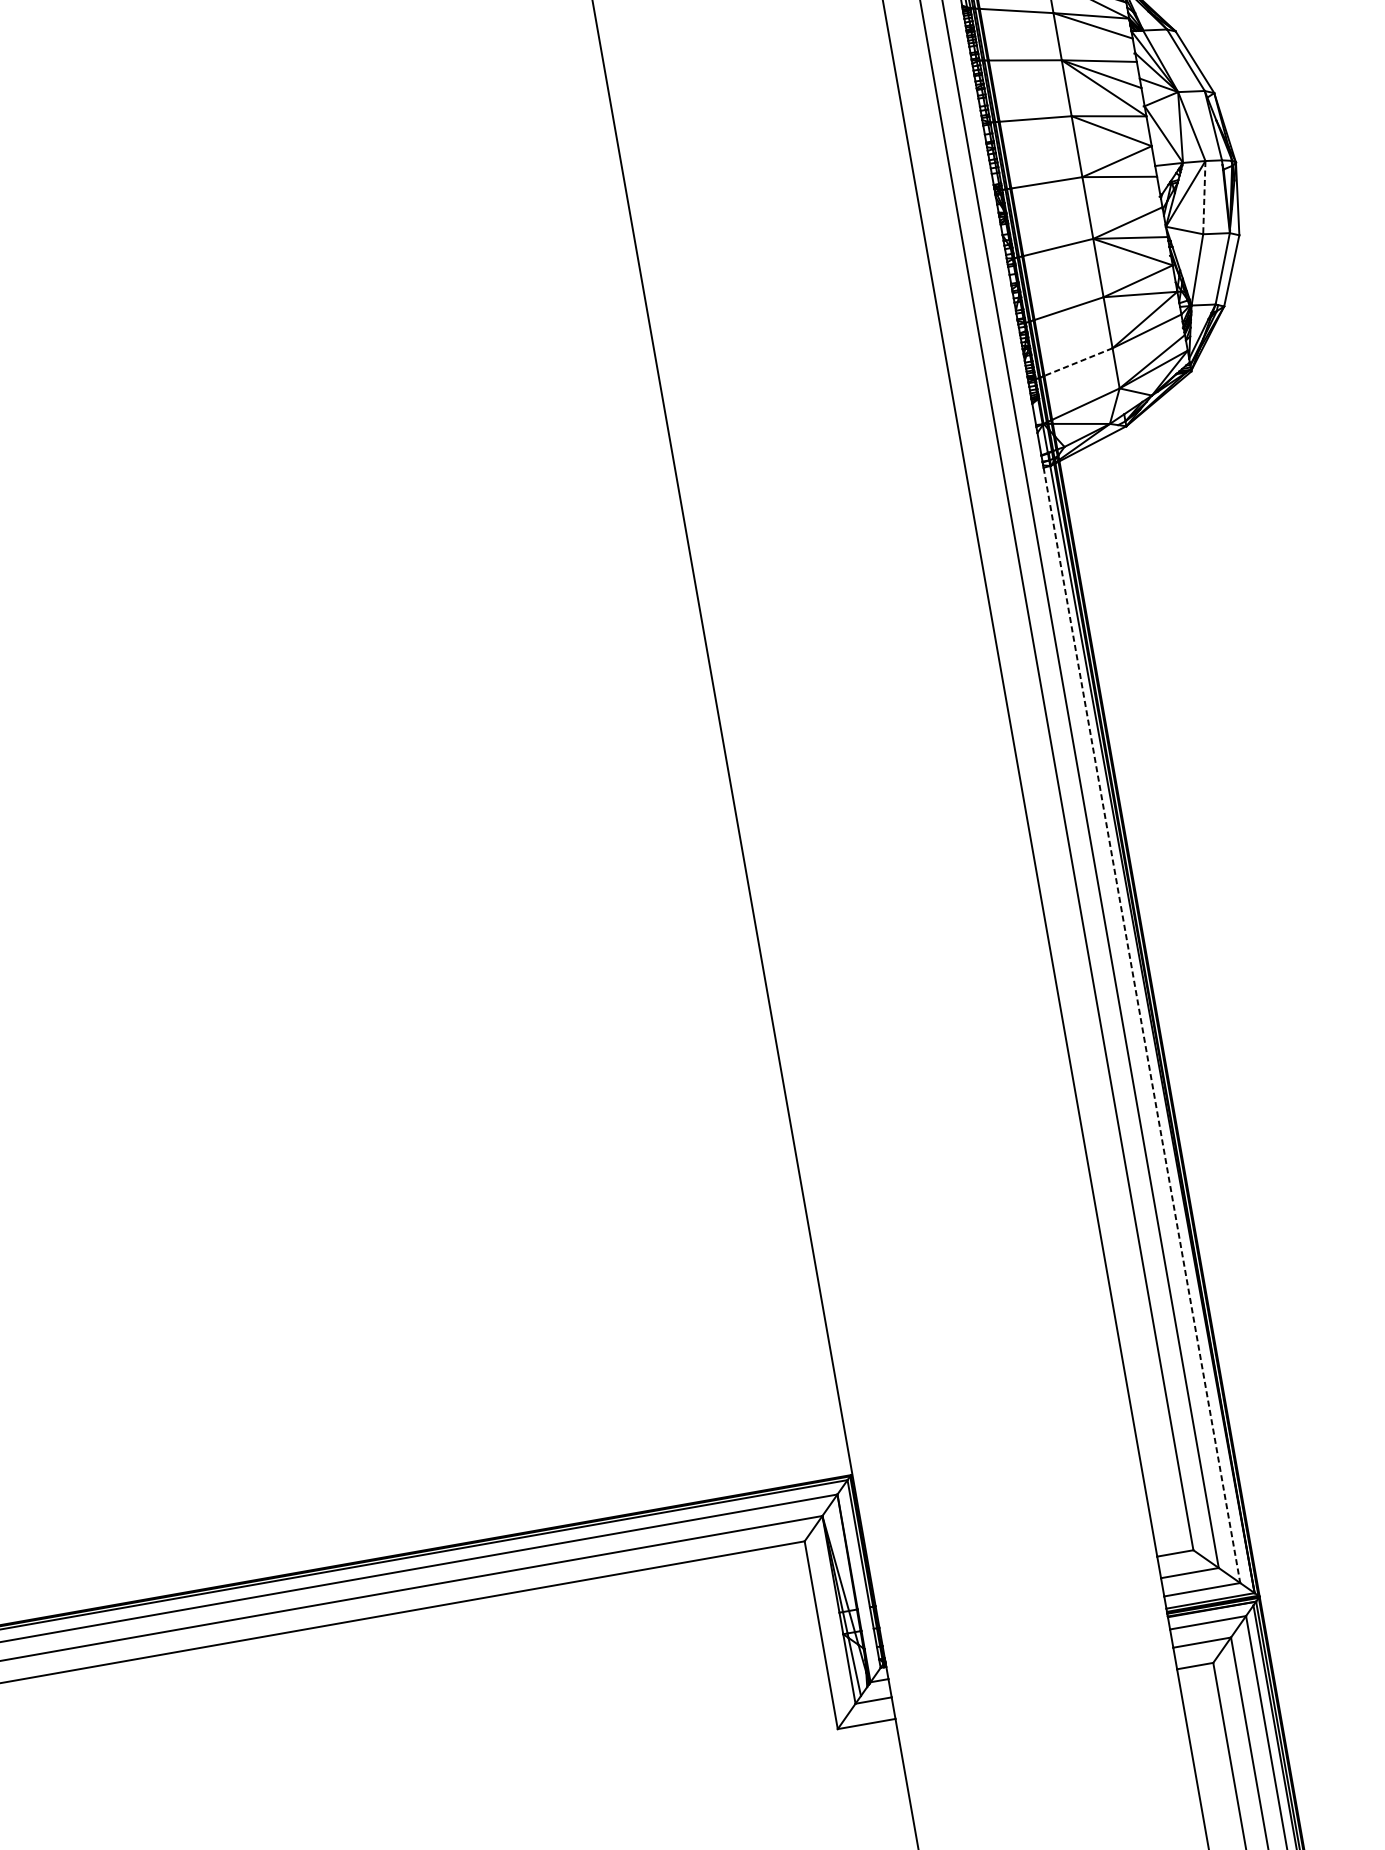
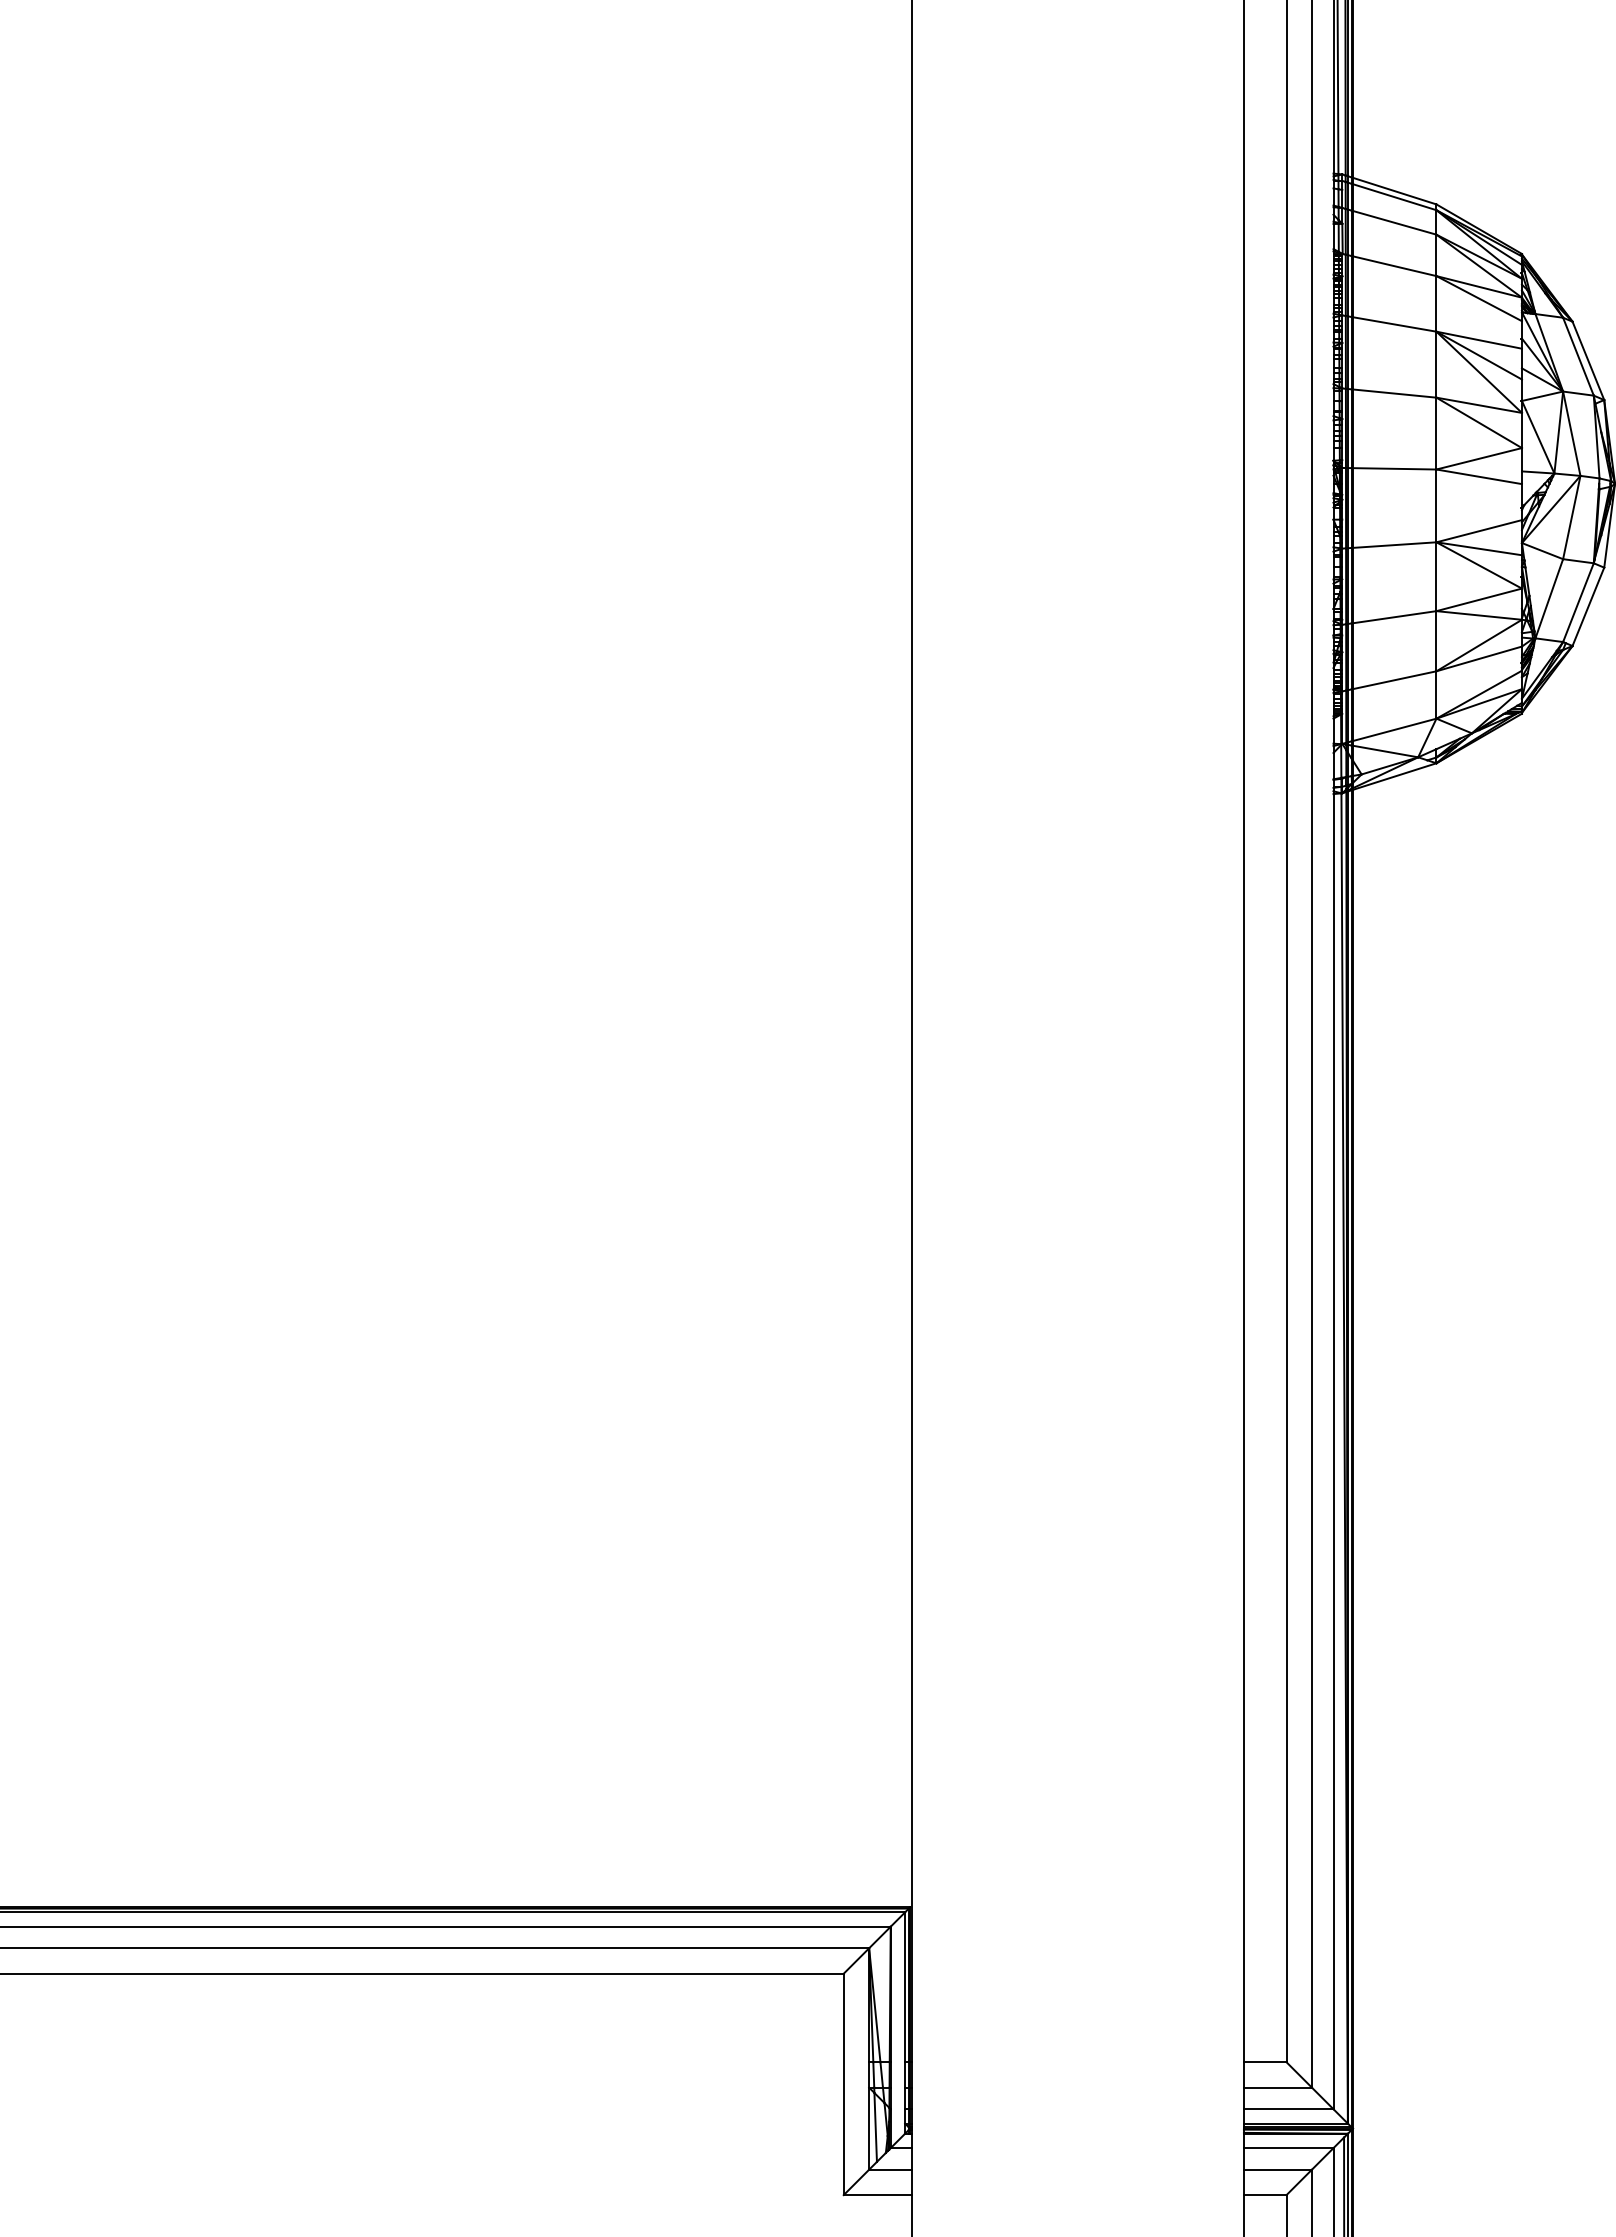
line: (1204, 197) -> (1571, 517), dashed -> solid
line: (1078, 362) -> (1394, 680), dashed -> solid
line: (1141, 1025) -> (1333, 1451), dashed -> solid

